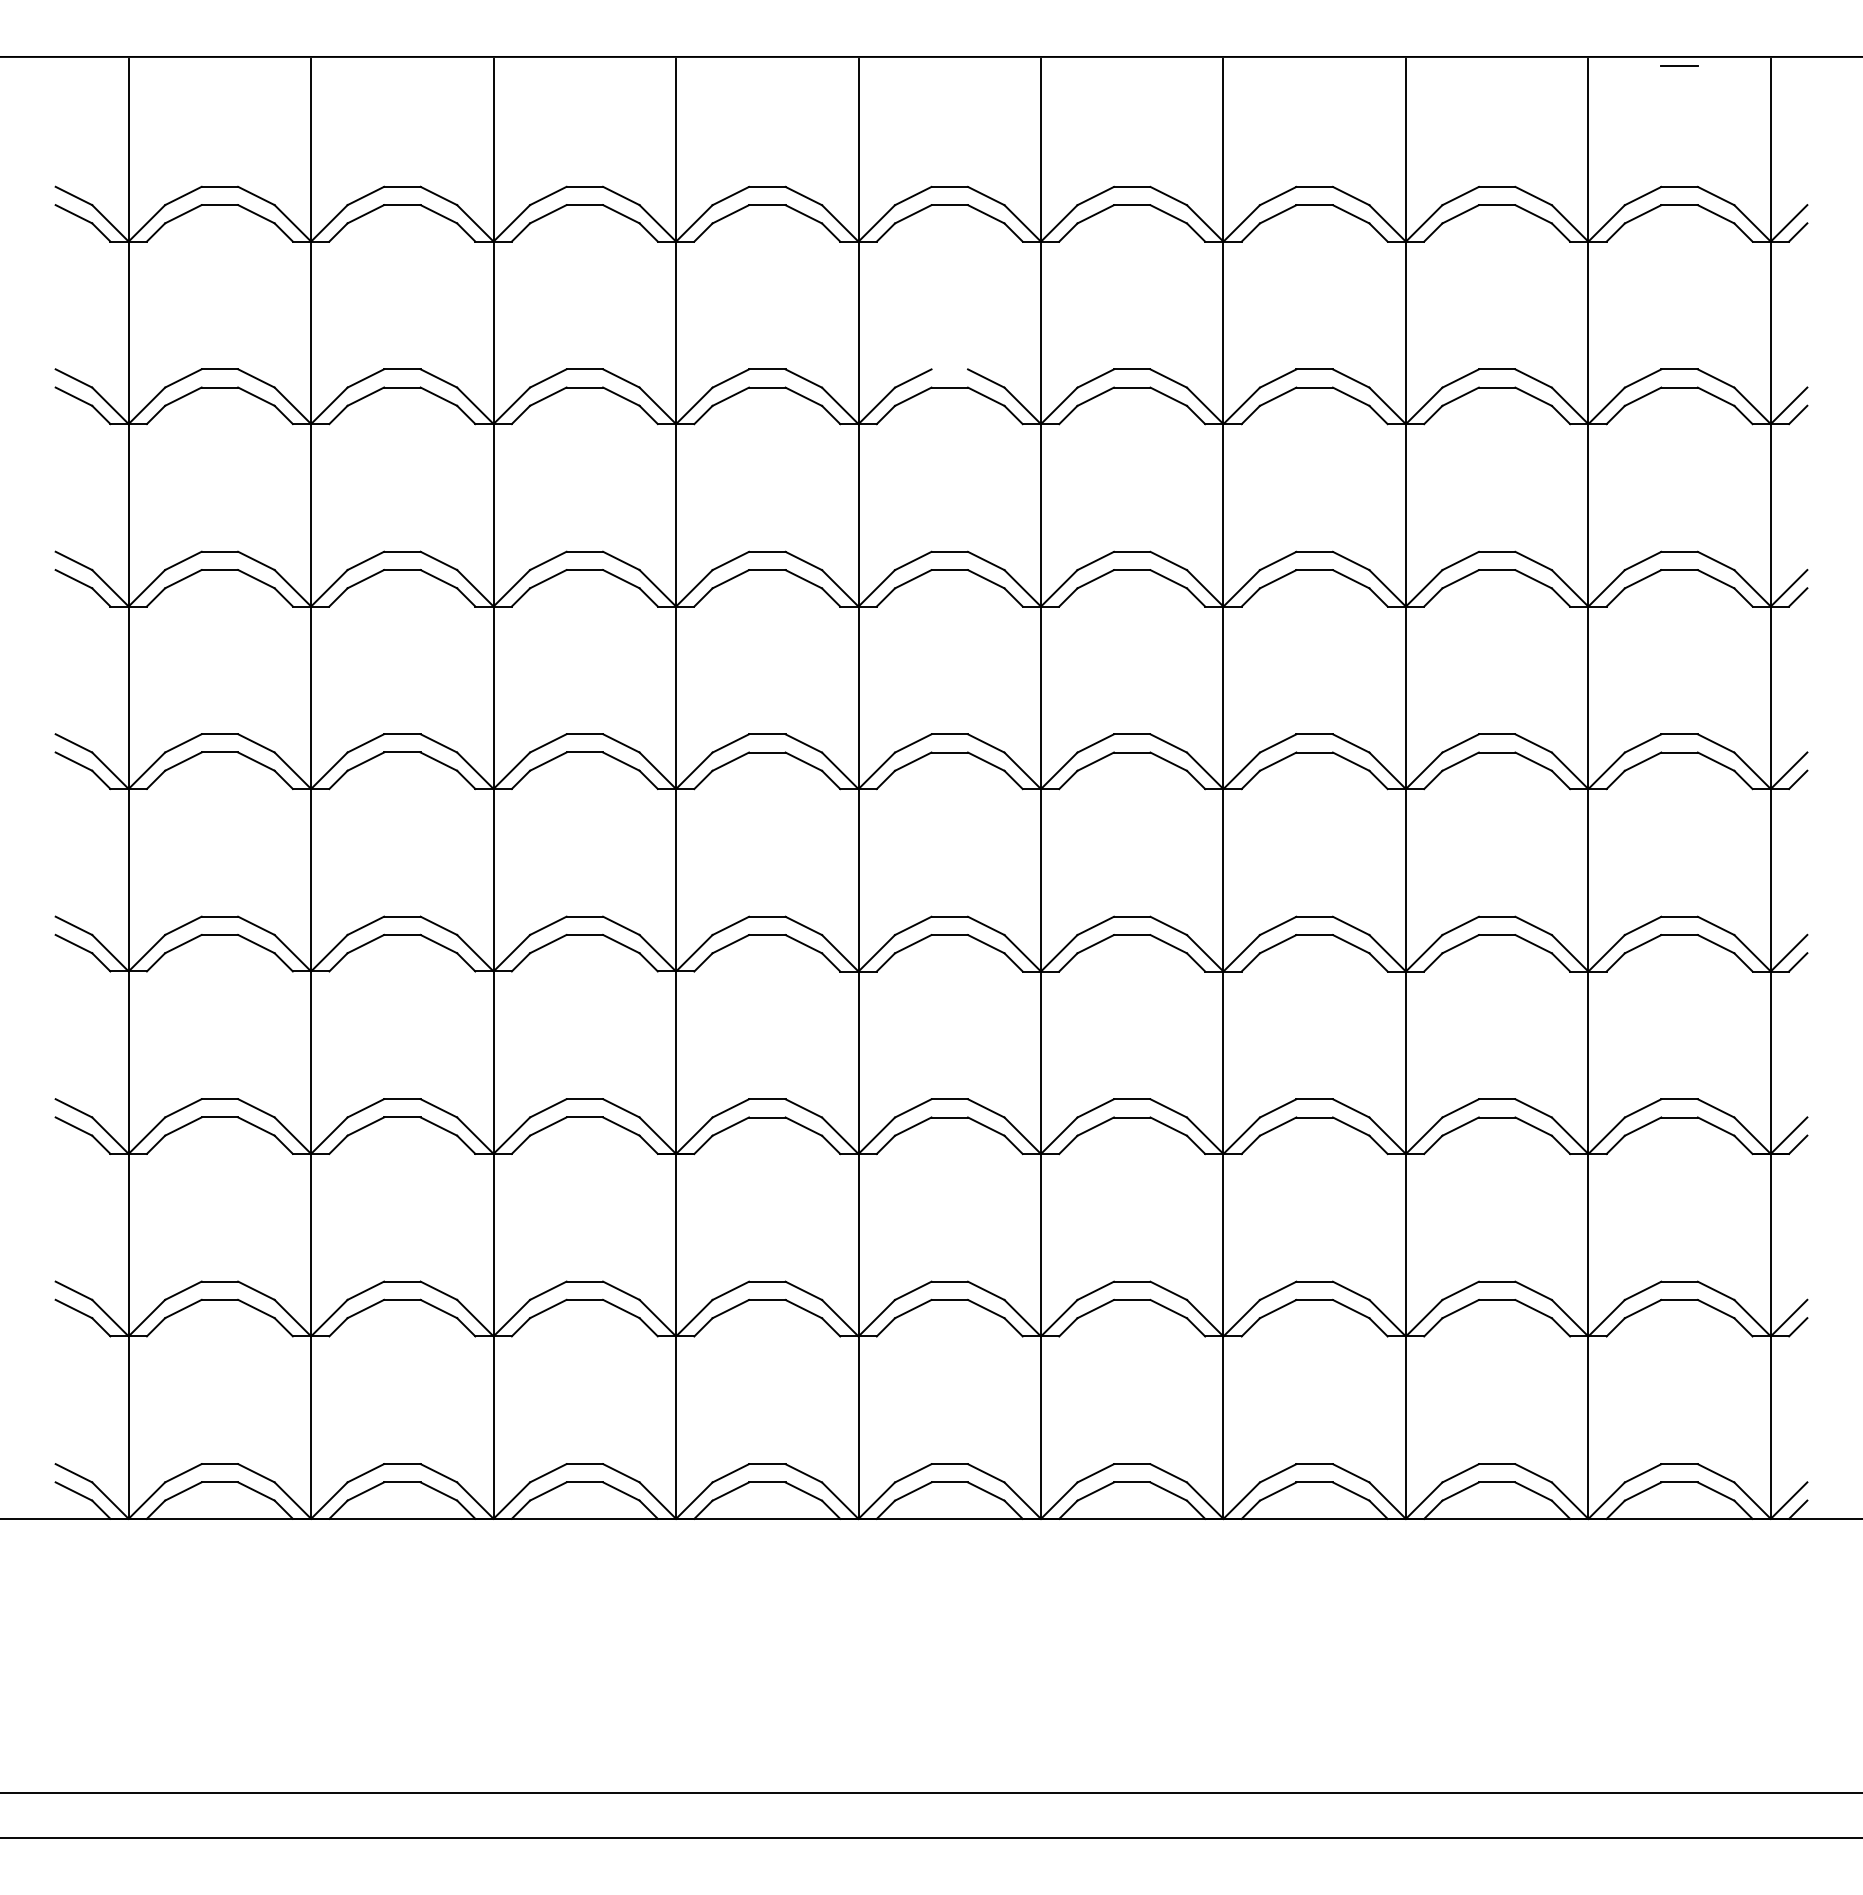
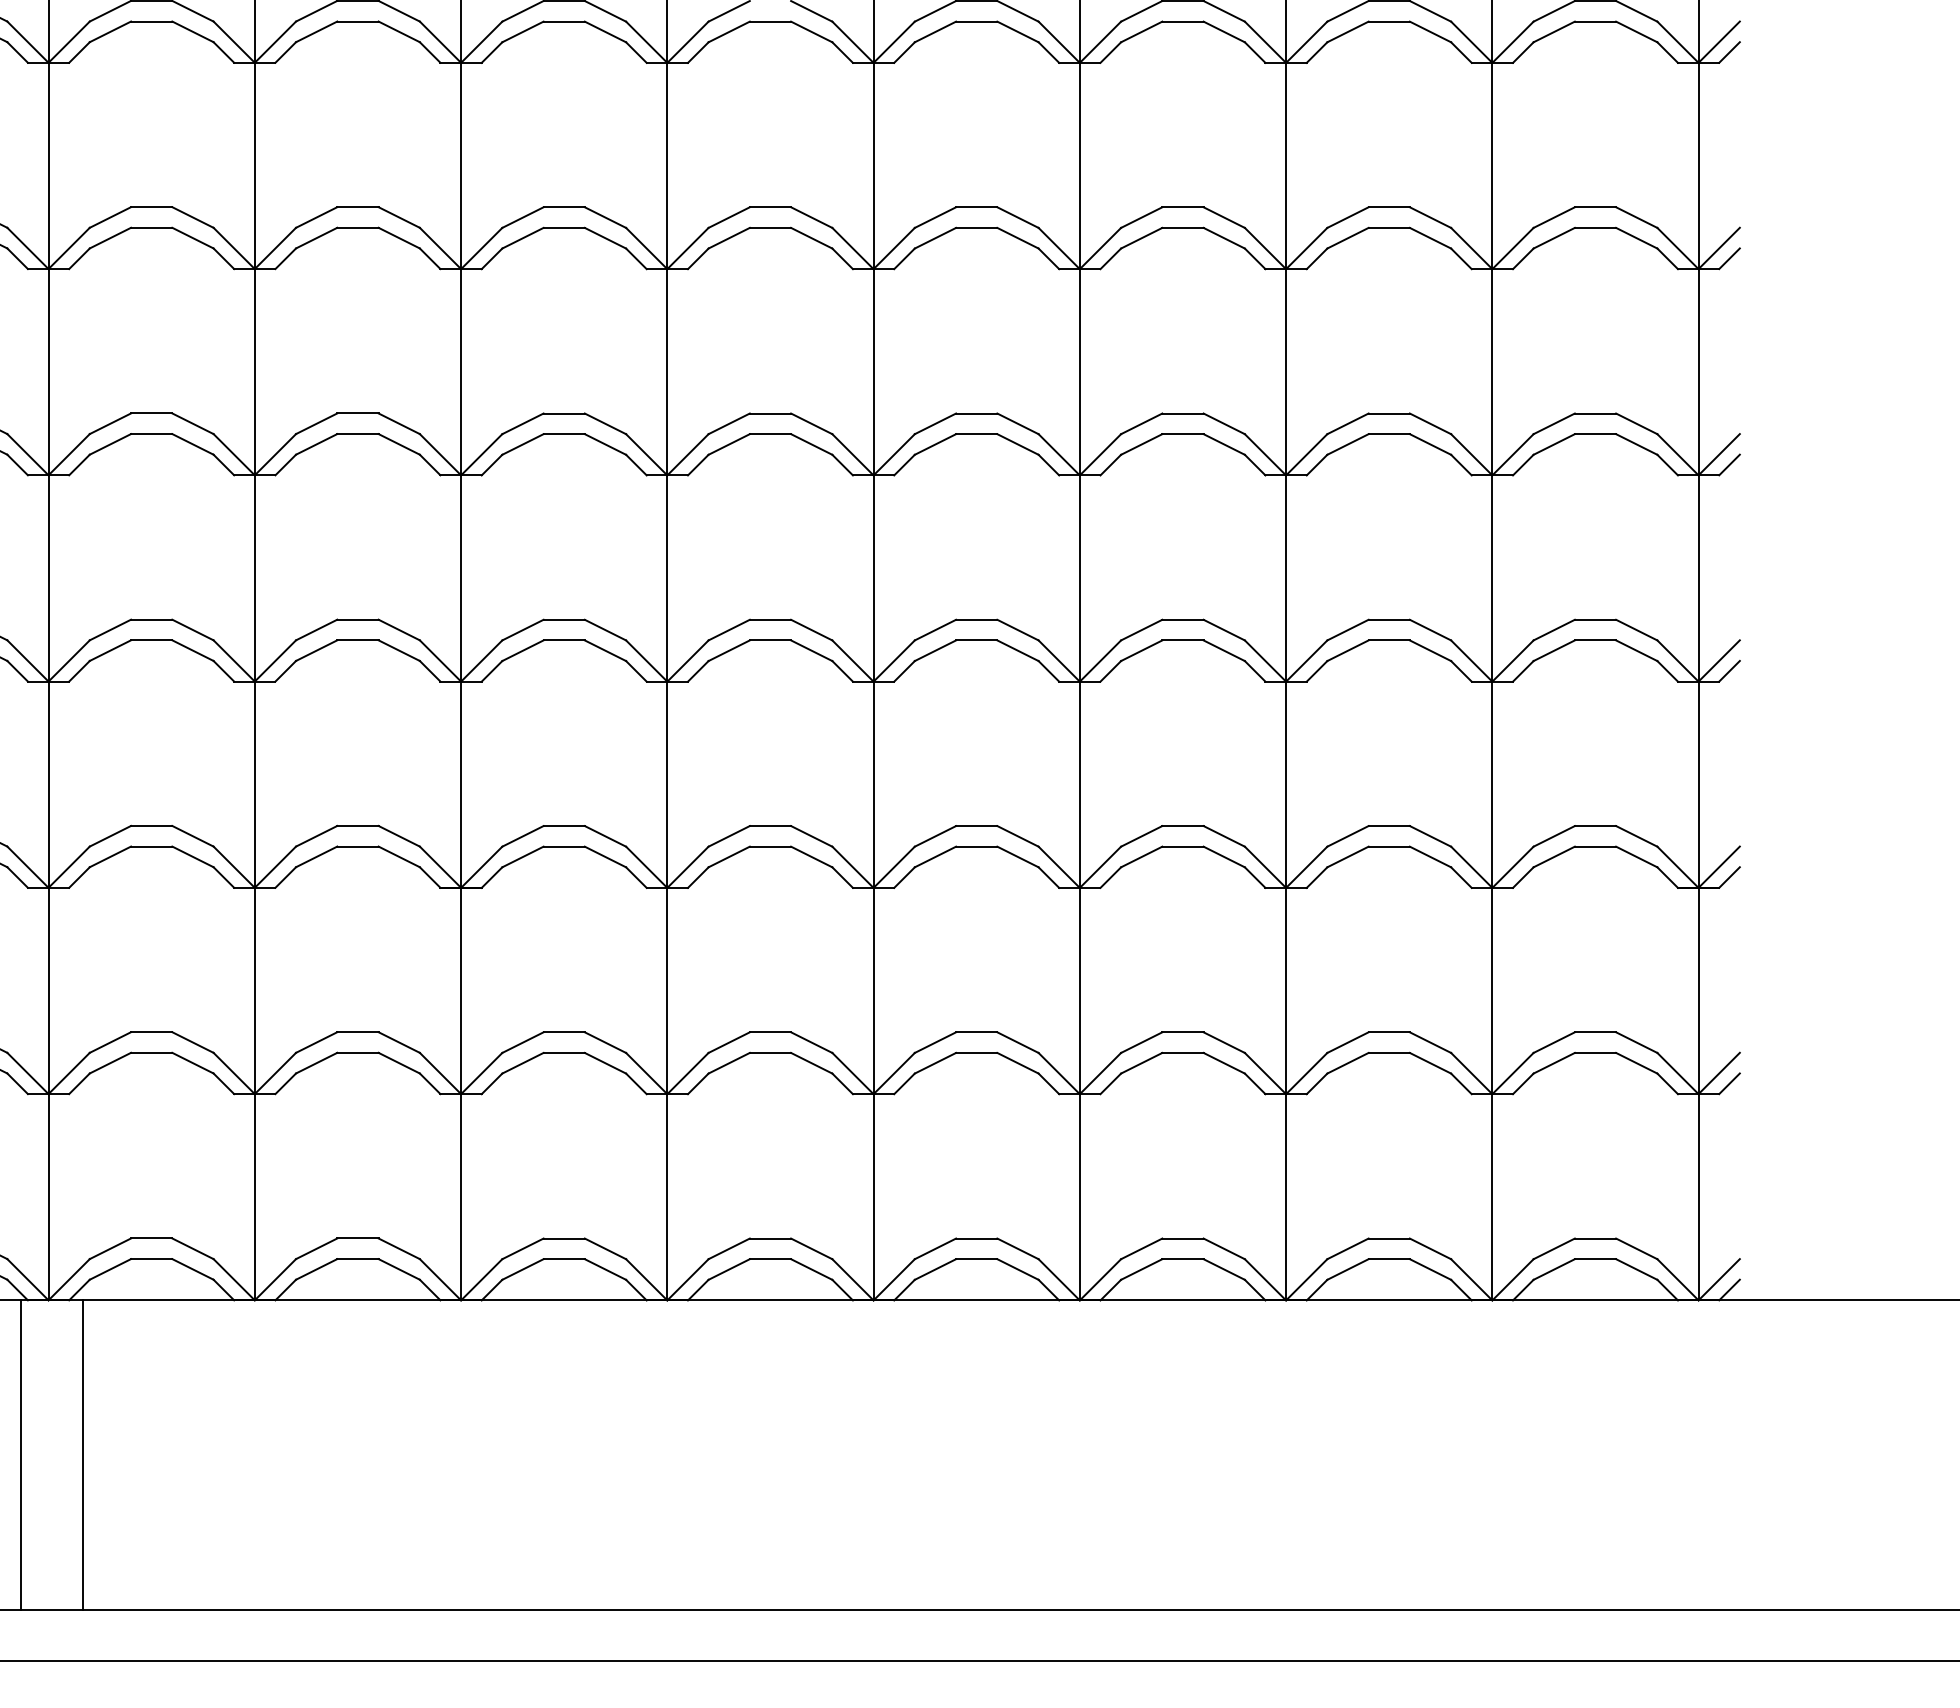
line: (286, 1655) -> (20, 1454), added
line: (341, 1655) -> (82, 1454), added

